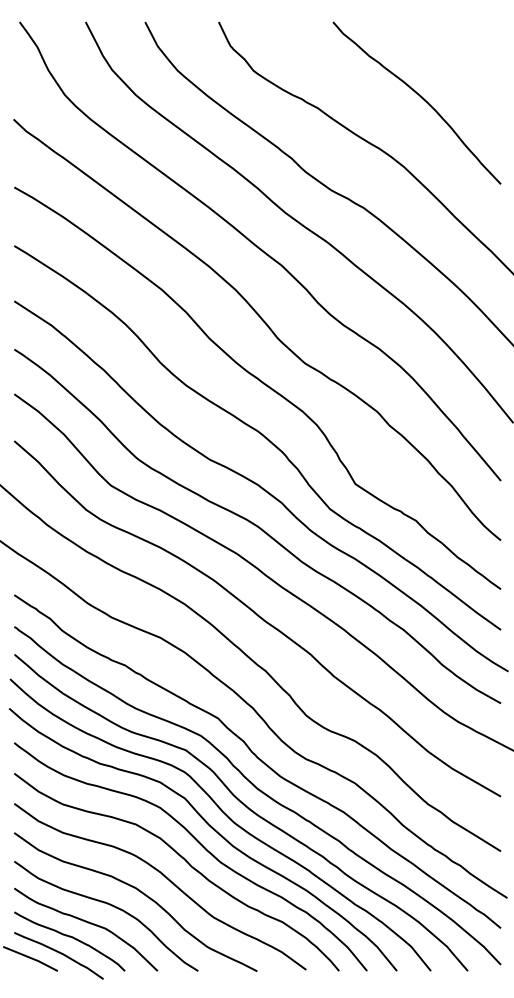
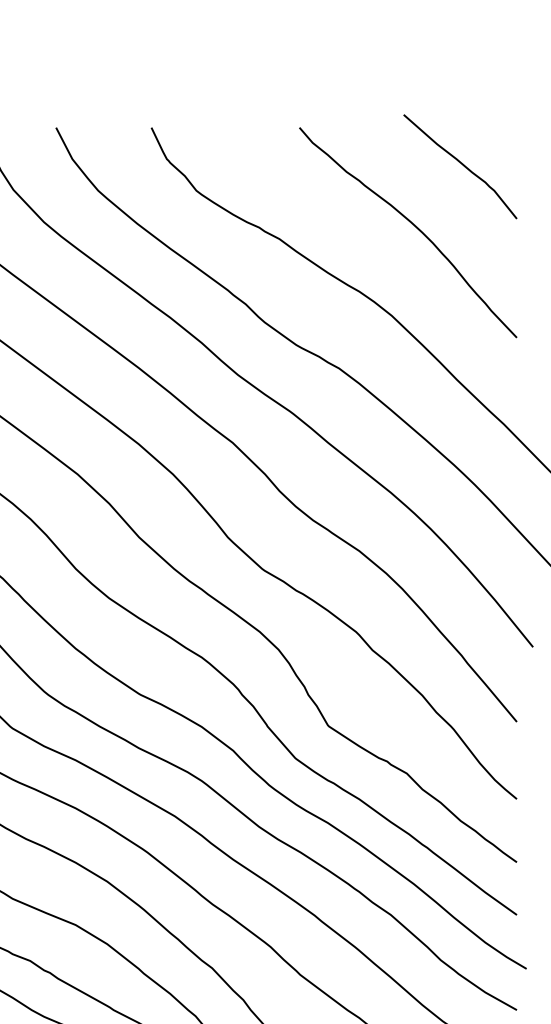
curve: (457, 50) -> (460, 164), added

